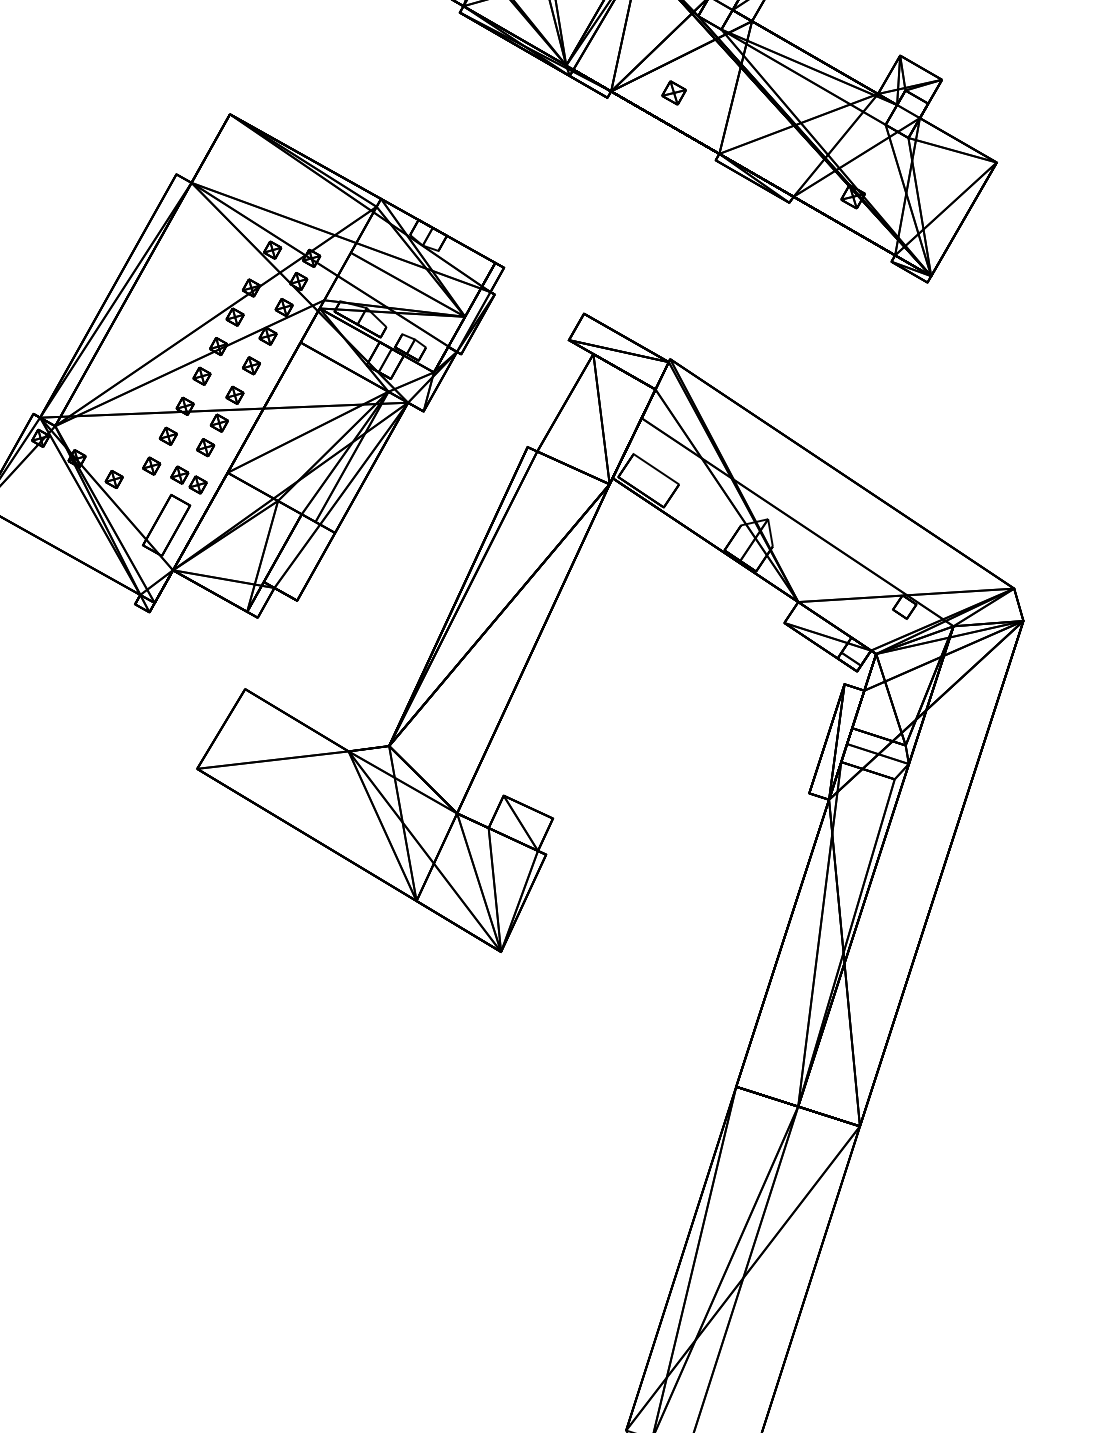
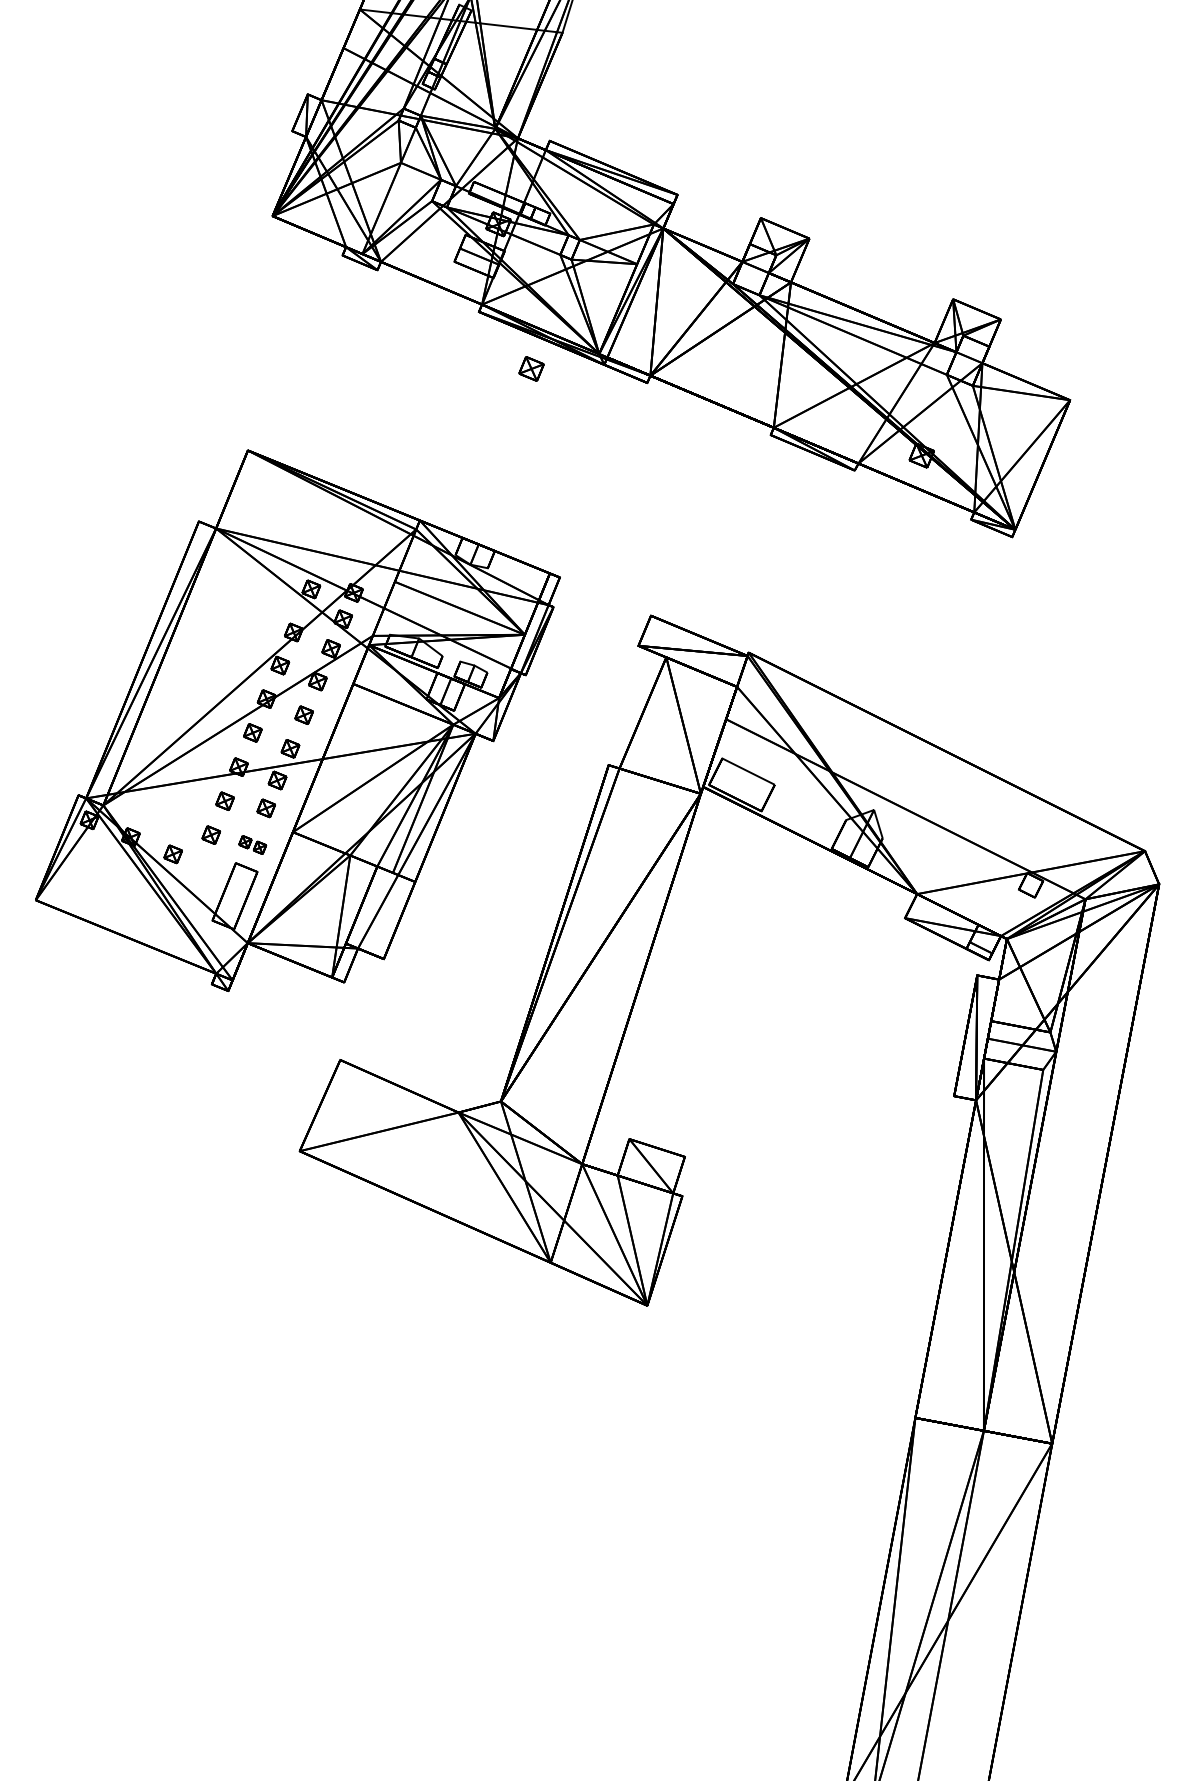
part: (674, 92) -> (531, 368), moved
part: (188, 479) -> (252, 844), size x0.7

